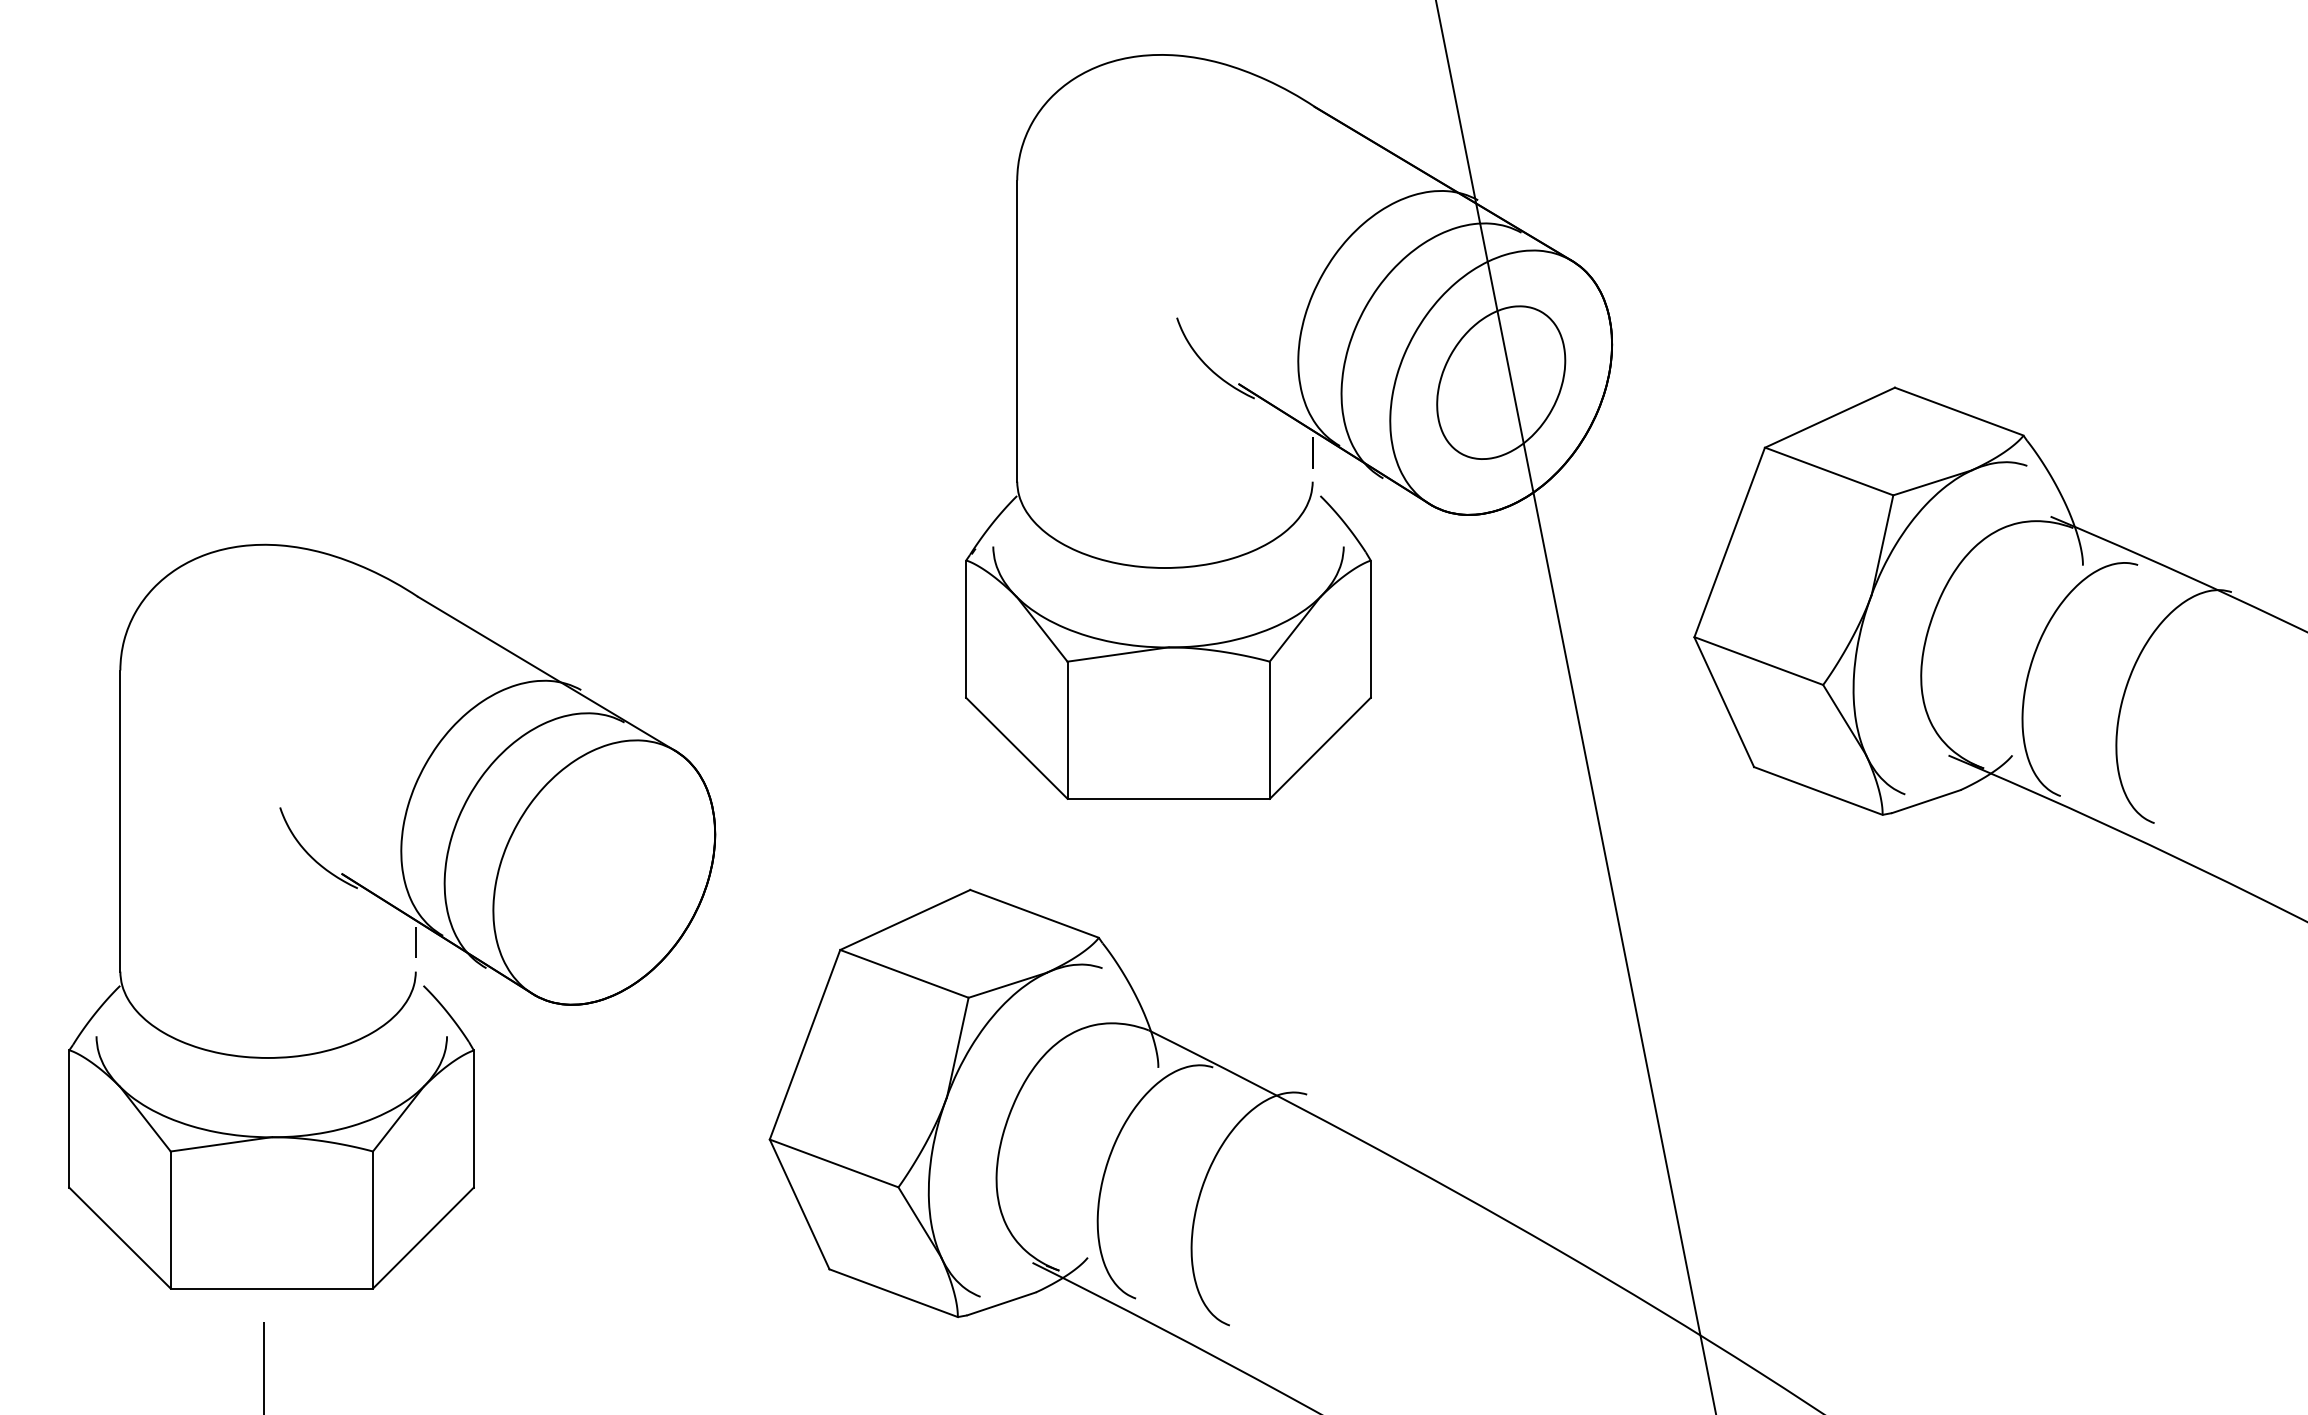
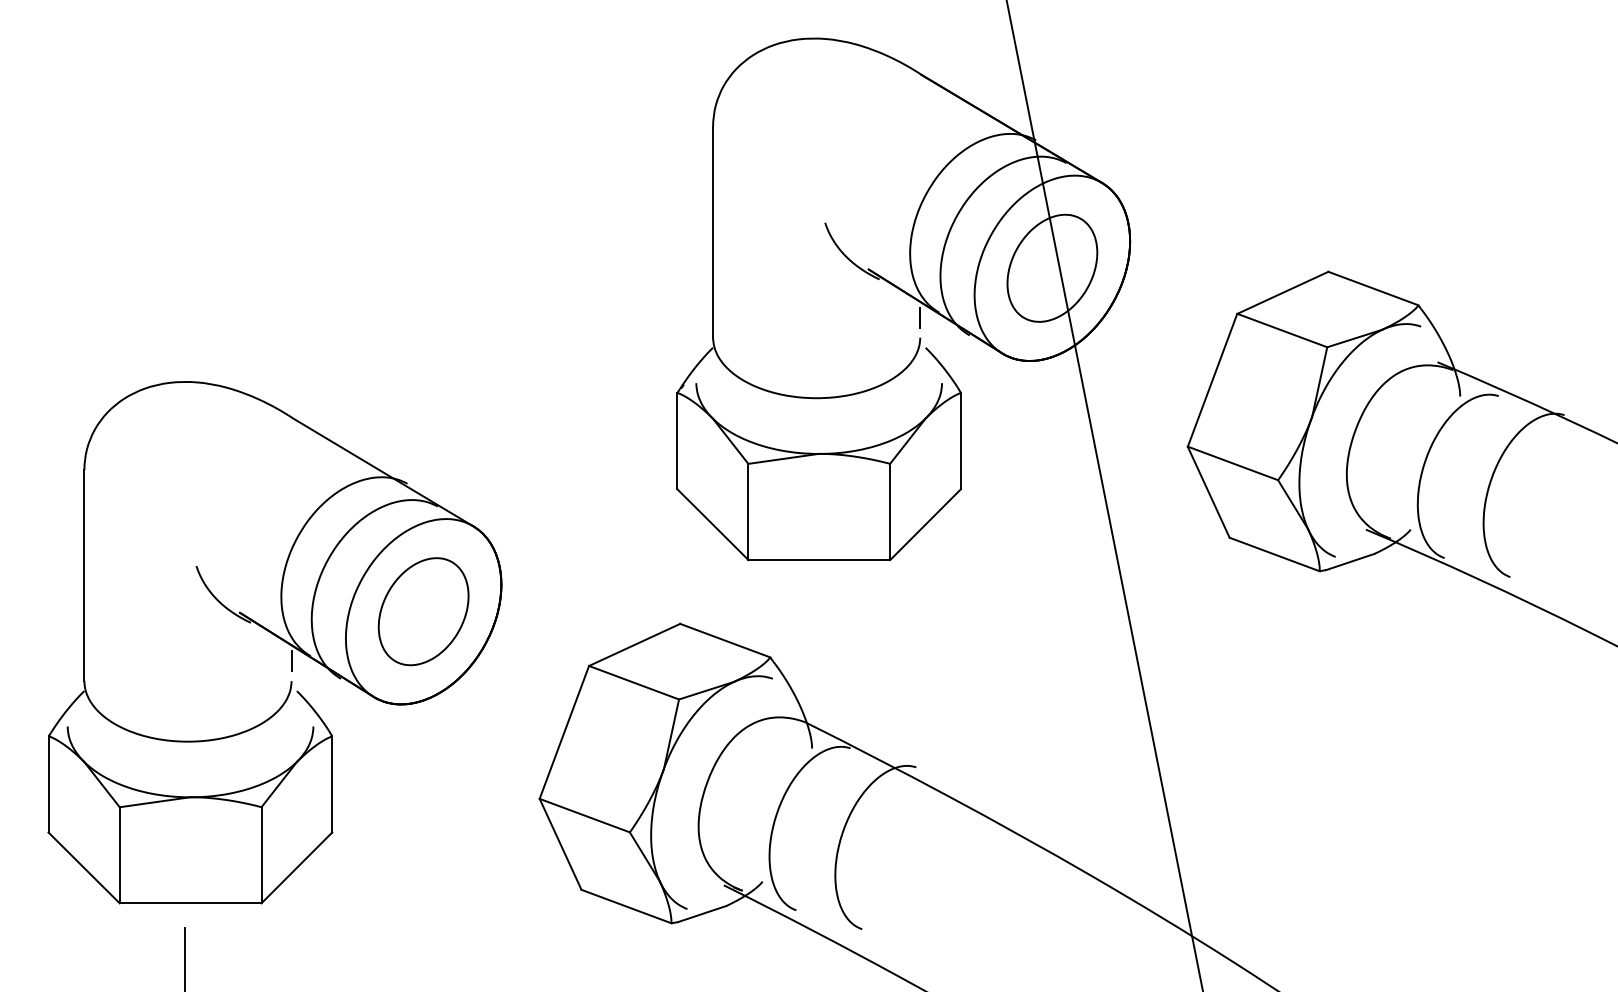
part: (604, 872) -> (423, 611), added

